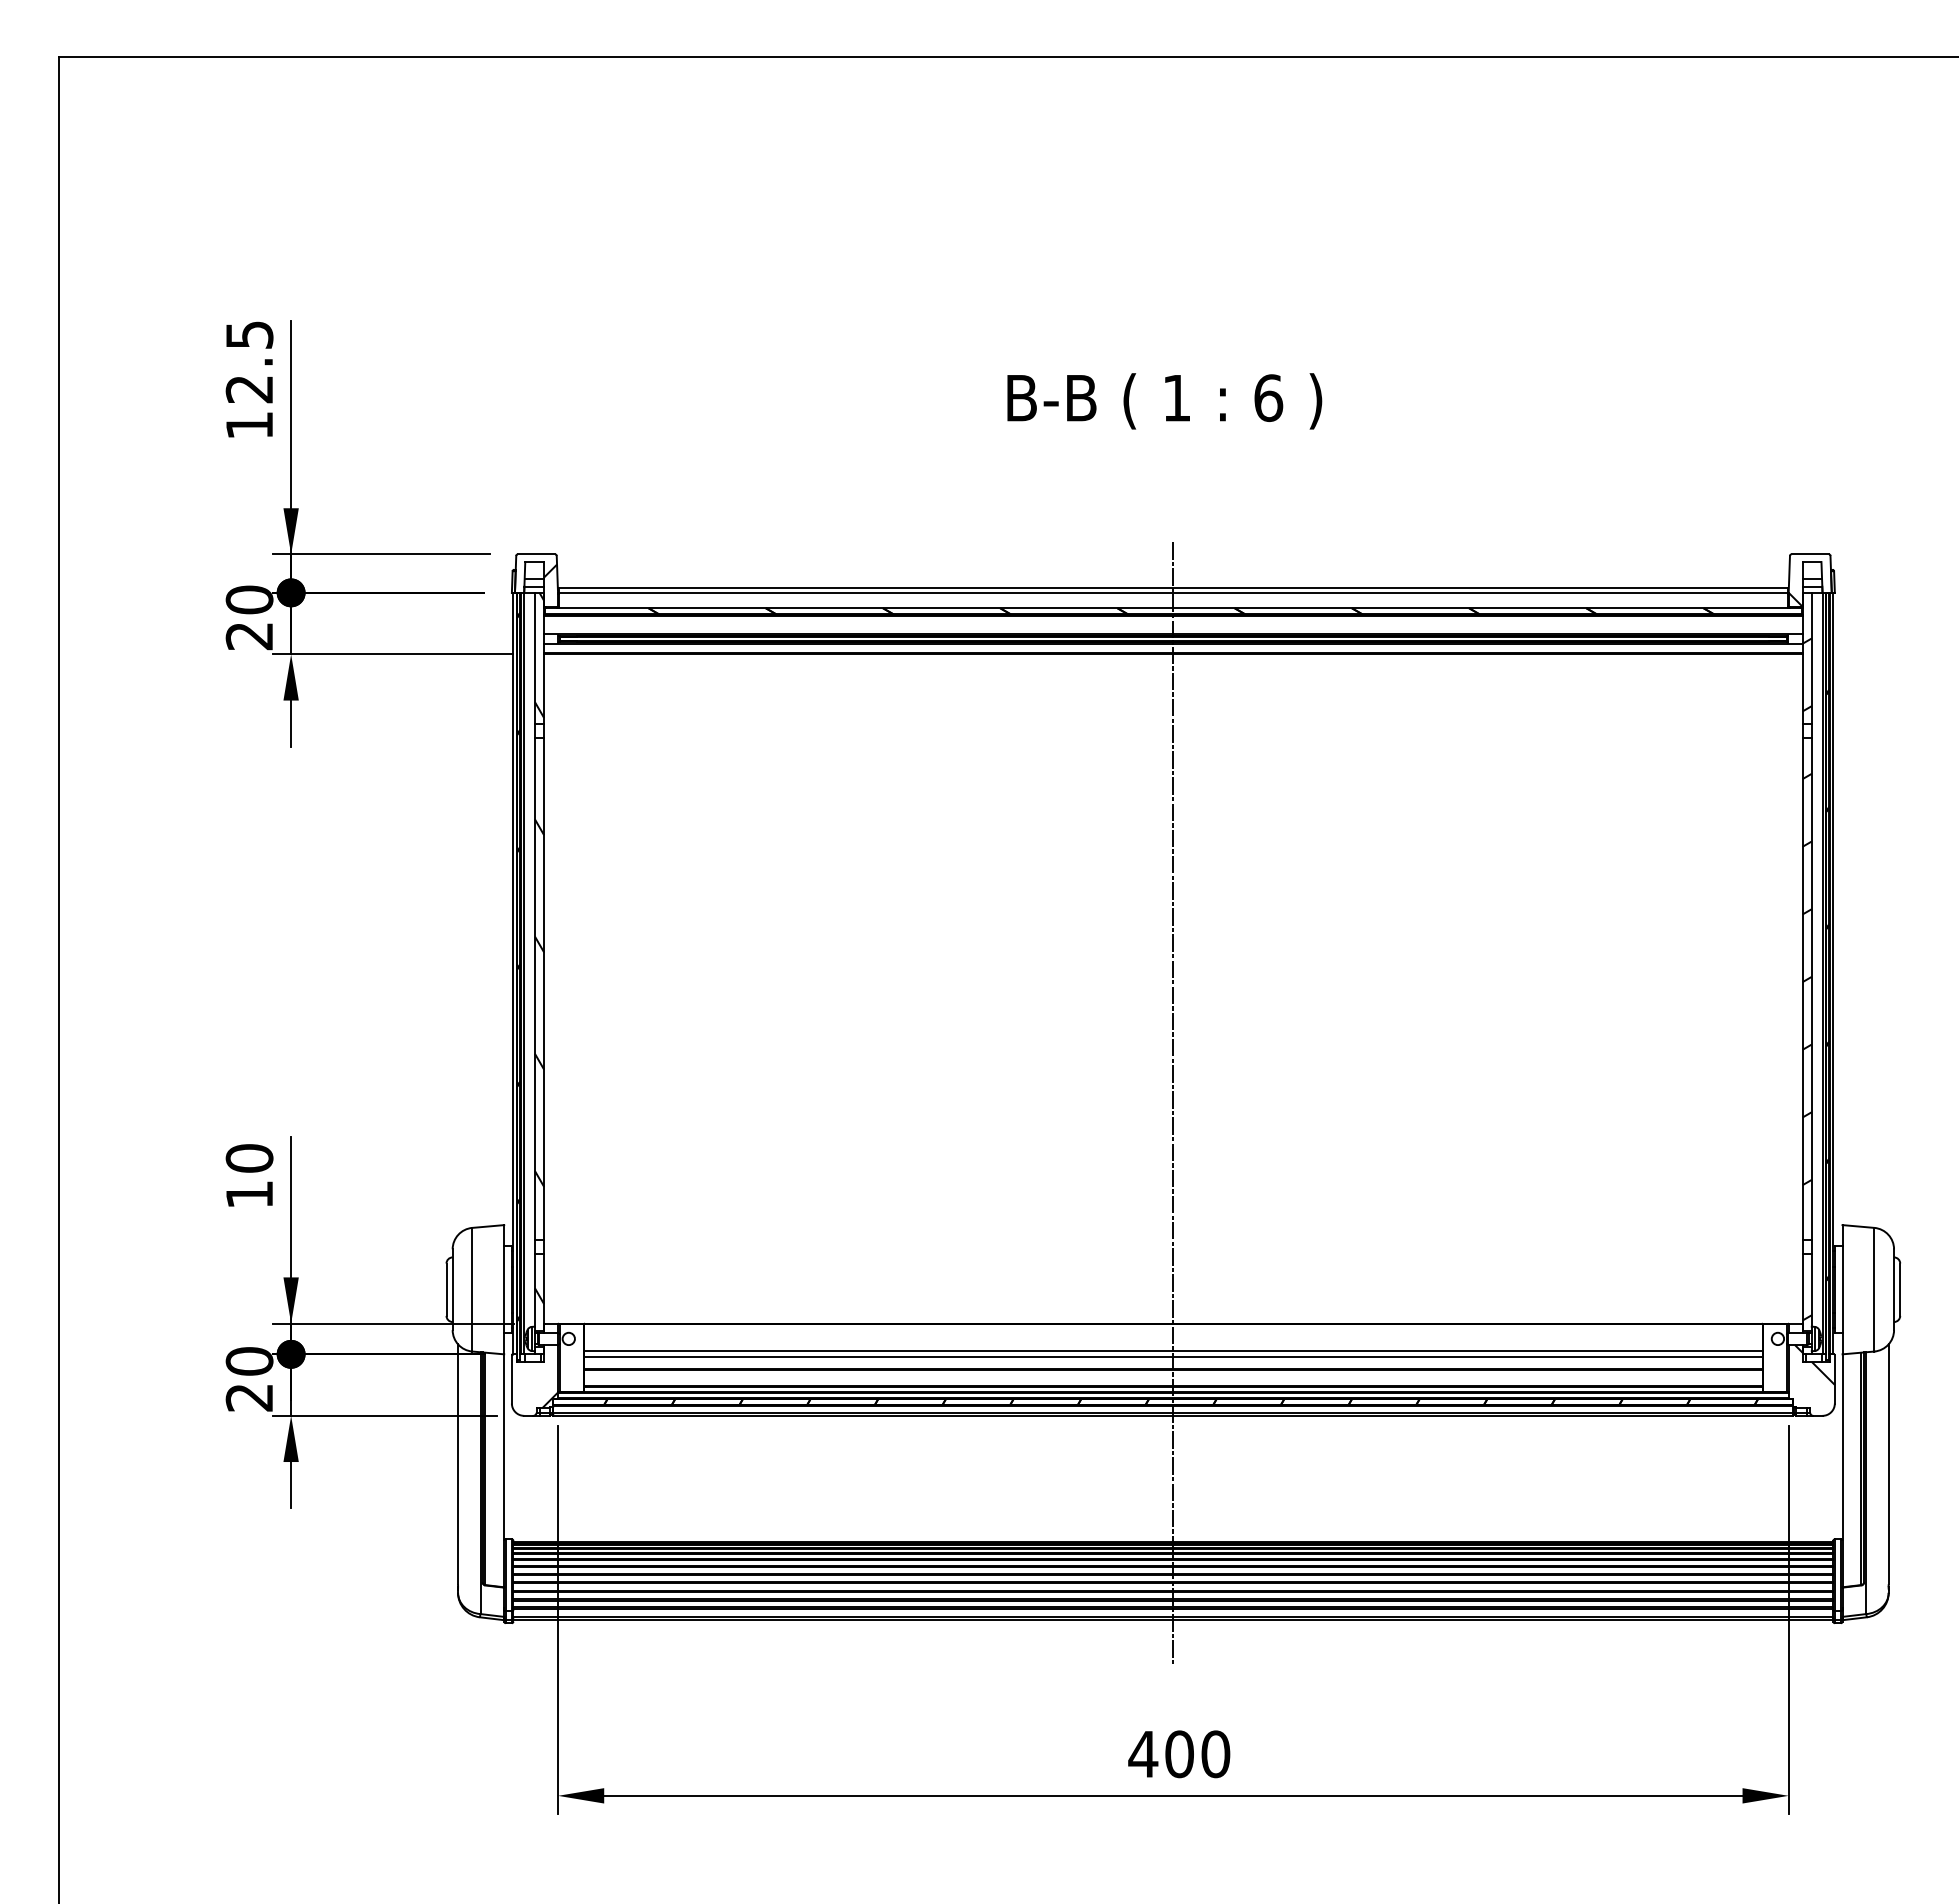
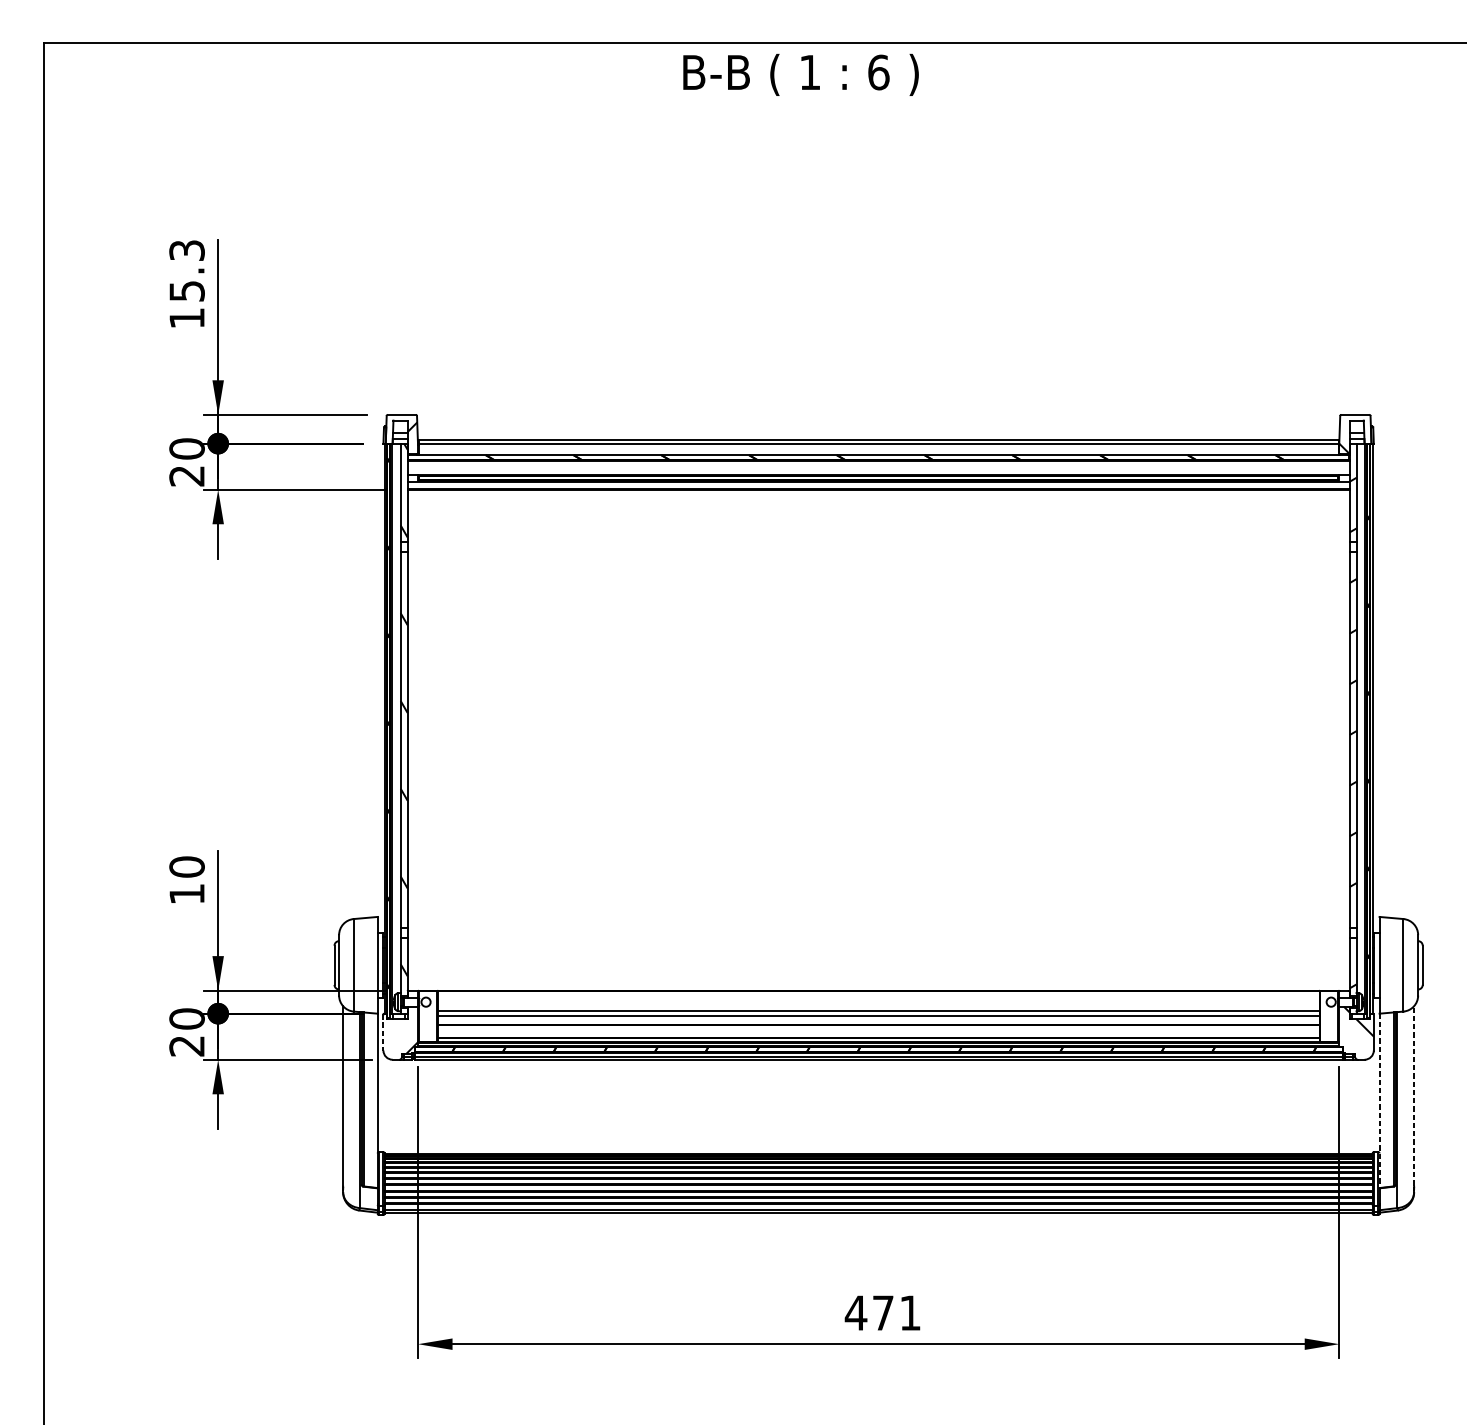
text: (249, 362) -> (187, 271), 12.5 -> 15.3
text: (1164, 401) -> (800, 75), moved
line: (1173, 1104) -> (878, 826), removed
line: (511, 1379) -> (383, 1032), solid -> dashed
line: (1888, 1464) -> (1413, 1096), solid -> dashed
line: (1842, 1471) -> (1379, 1101), solid -> dashed
text: (1197, 1754) -> (896, 1313), 400 -> 471

